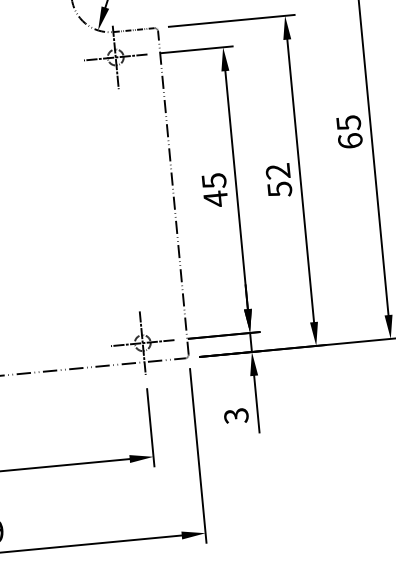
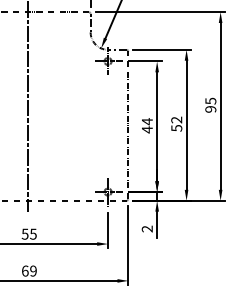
text: (349, 141) -> (210, 109), 65 -> 95
text: (214, 180) -> (147, 121), 45 -> 44
text: (236, 414) -> (147, 228), 3 -> 2

